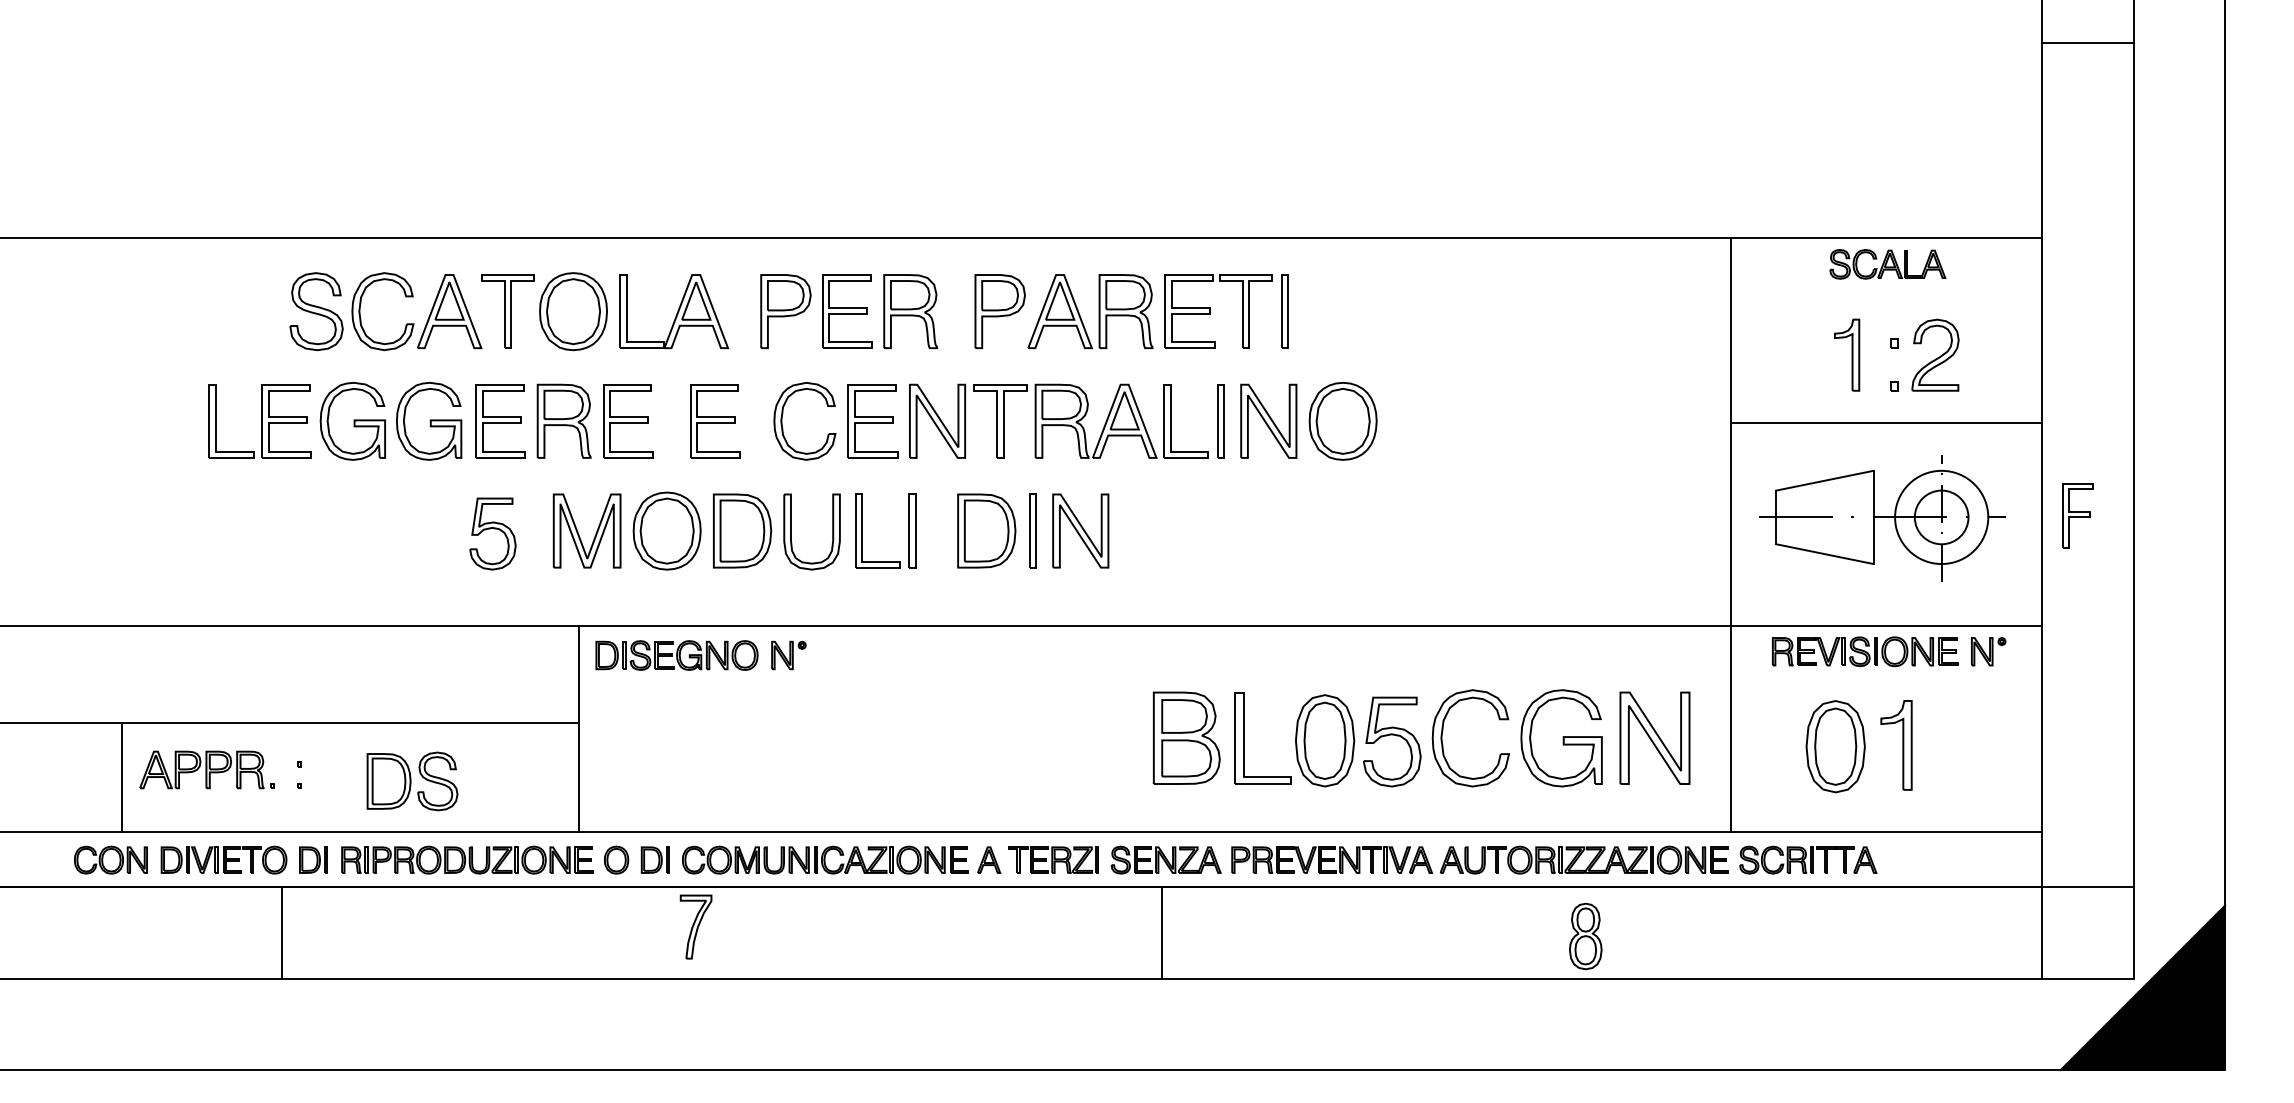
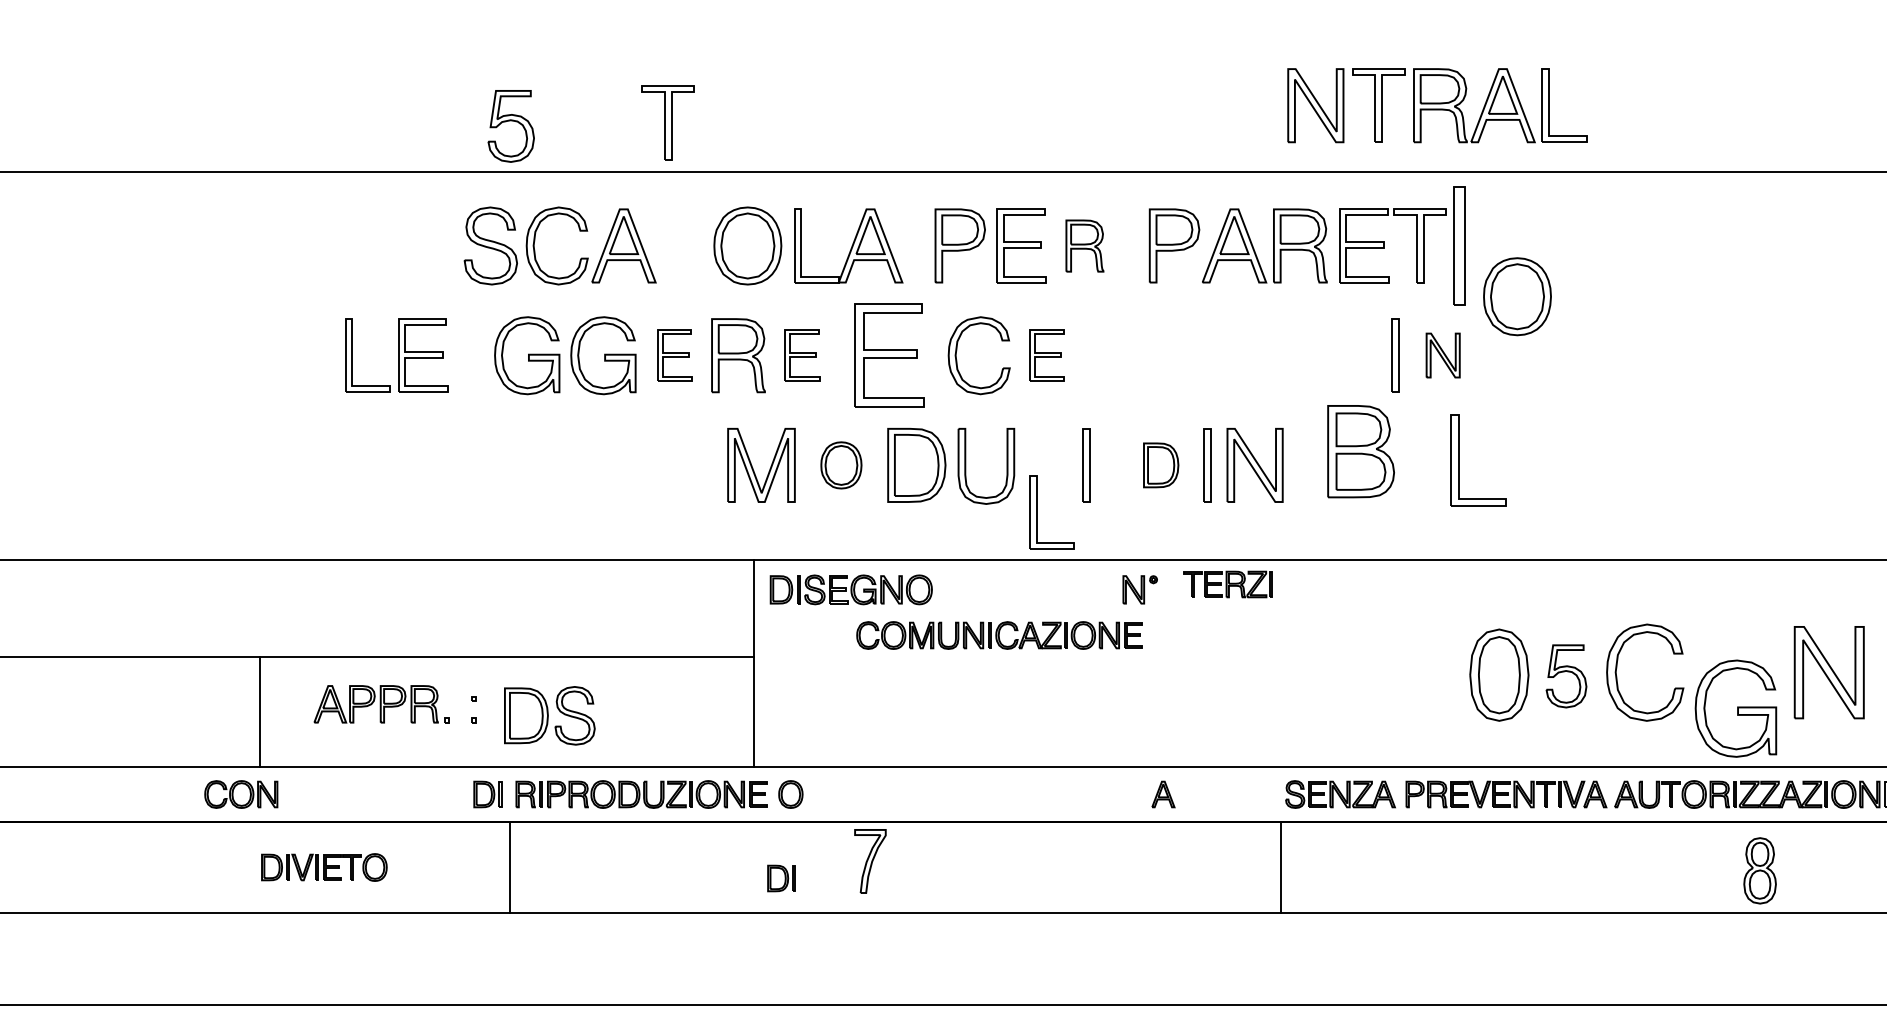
part: (507, 311) -> (667, 122), moved
part: (910, 311) -> (1084, 245), size x0.7
part: (1284, 311) -> (1458, 245), size x1.6
part: (1058, 420) -> (1436, 104), moved
part: (1268, 420) -> (1442, 354), size x0.6
part: (259, 421) -> (395, 355), moved
part: (500, 421) -> (674, 355), size x0.7
part: (628, 421) -> (802, 355), size x0.7
part: (715, 421) -> (889, 355), size x1.4
part: (872, 421) -> (1046, 355), size x0.7
part: (1342, 421) -> (1516, 296), moved
part: (666, 530) -> (840, 464), size x0.6
part: (862, 530) -> (1036, 511), moved
part: (986, 530) -> (1160, 464), size x0.6
part: (492, 533) -> (510, 125), moved
part: (788, 655) -> (1139, 589), moved
part: (1186, 737) -> (1360, 450), moved
part: (1244, 738) -> (1459, 460), moved
part: (1561, 738) -> (1735, 708), moved
part: (1391, 741) -> (1565, 675), size x0.7
line: (122, 777) -> (260, 711), moved
part: (412, 781) -> (549, 715), moved
part: (110, 859) -> (240, 793), moved
part: (223, 859) -> (323, 866), moved
part: (654, 859) -> (780, 877), moved
part: (825, 859) -> (999, 634), moved
part: (1053, 859) -> (1227, 583), moved
line: (282, 932) -> (510, 866), moved
line: (1162, 932) -> (1281, 866), moved

